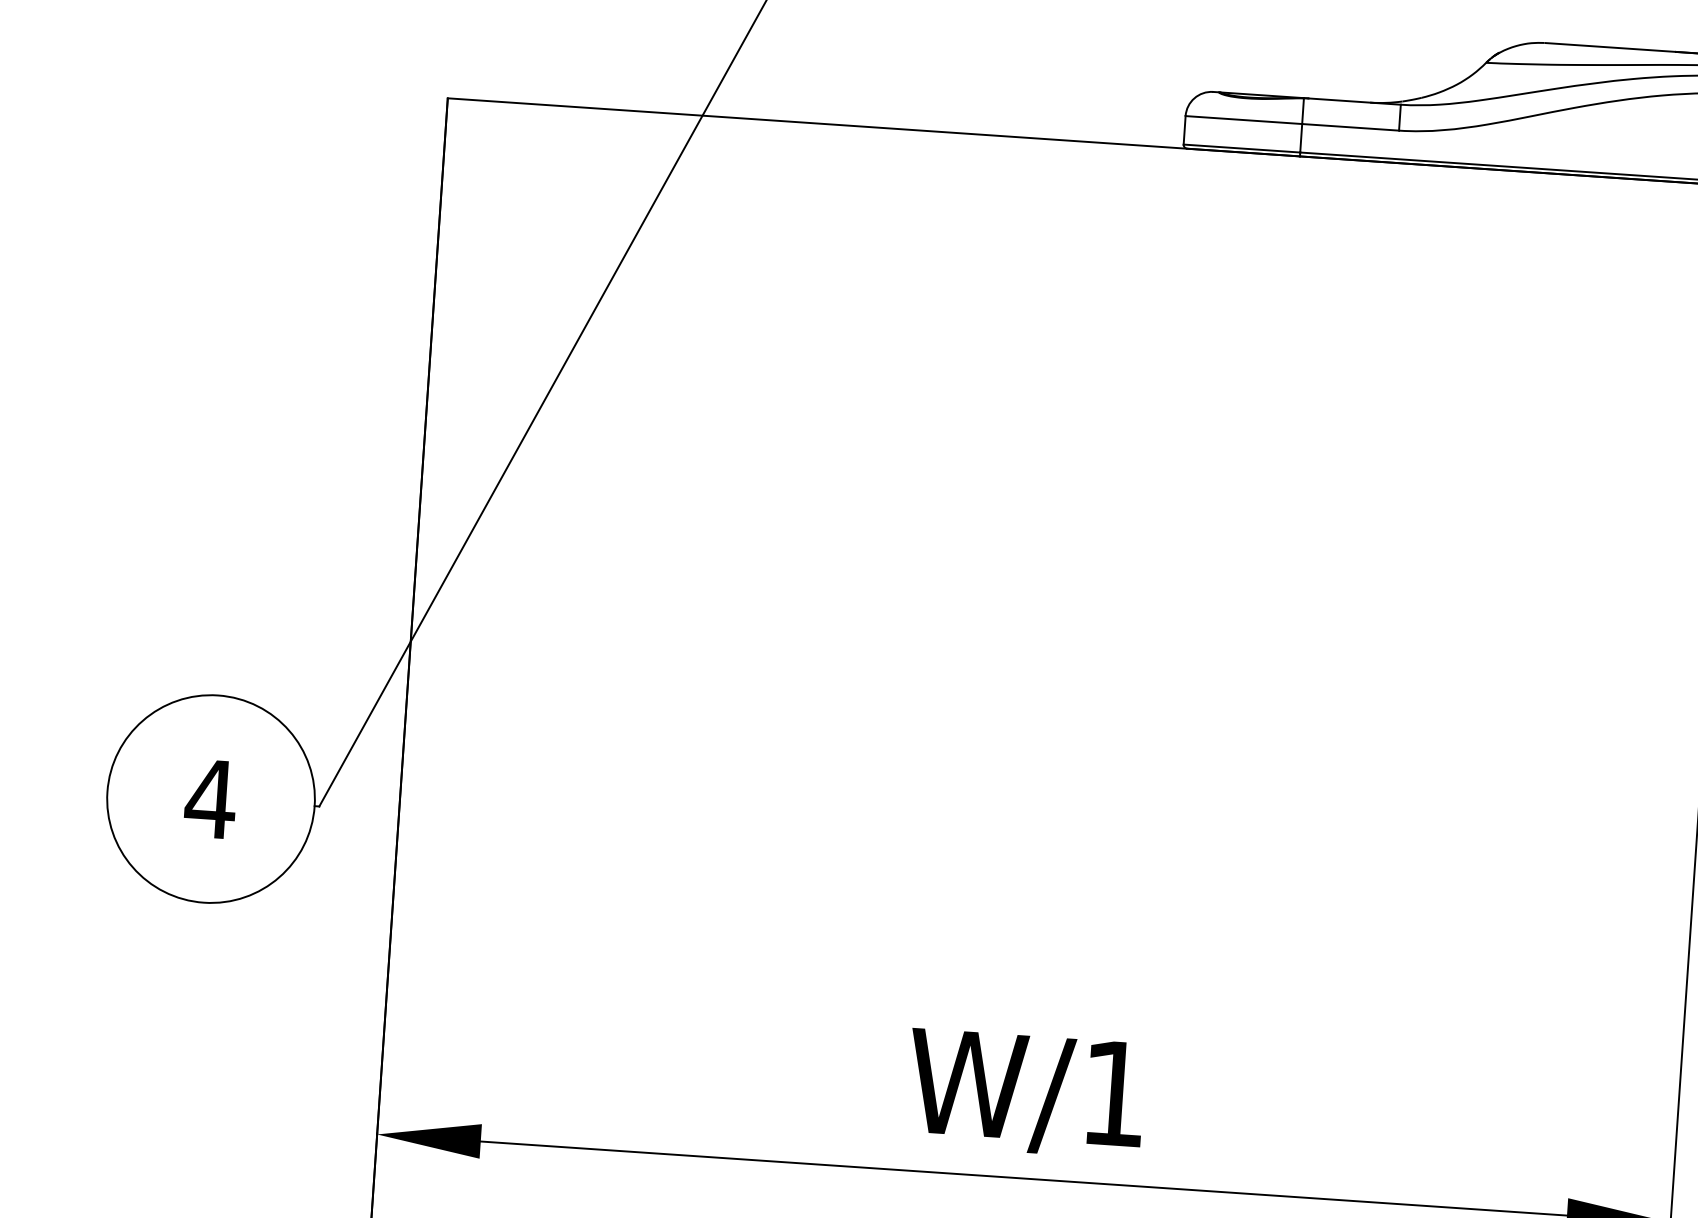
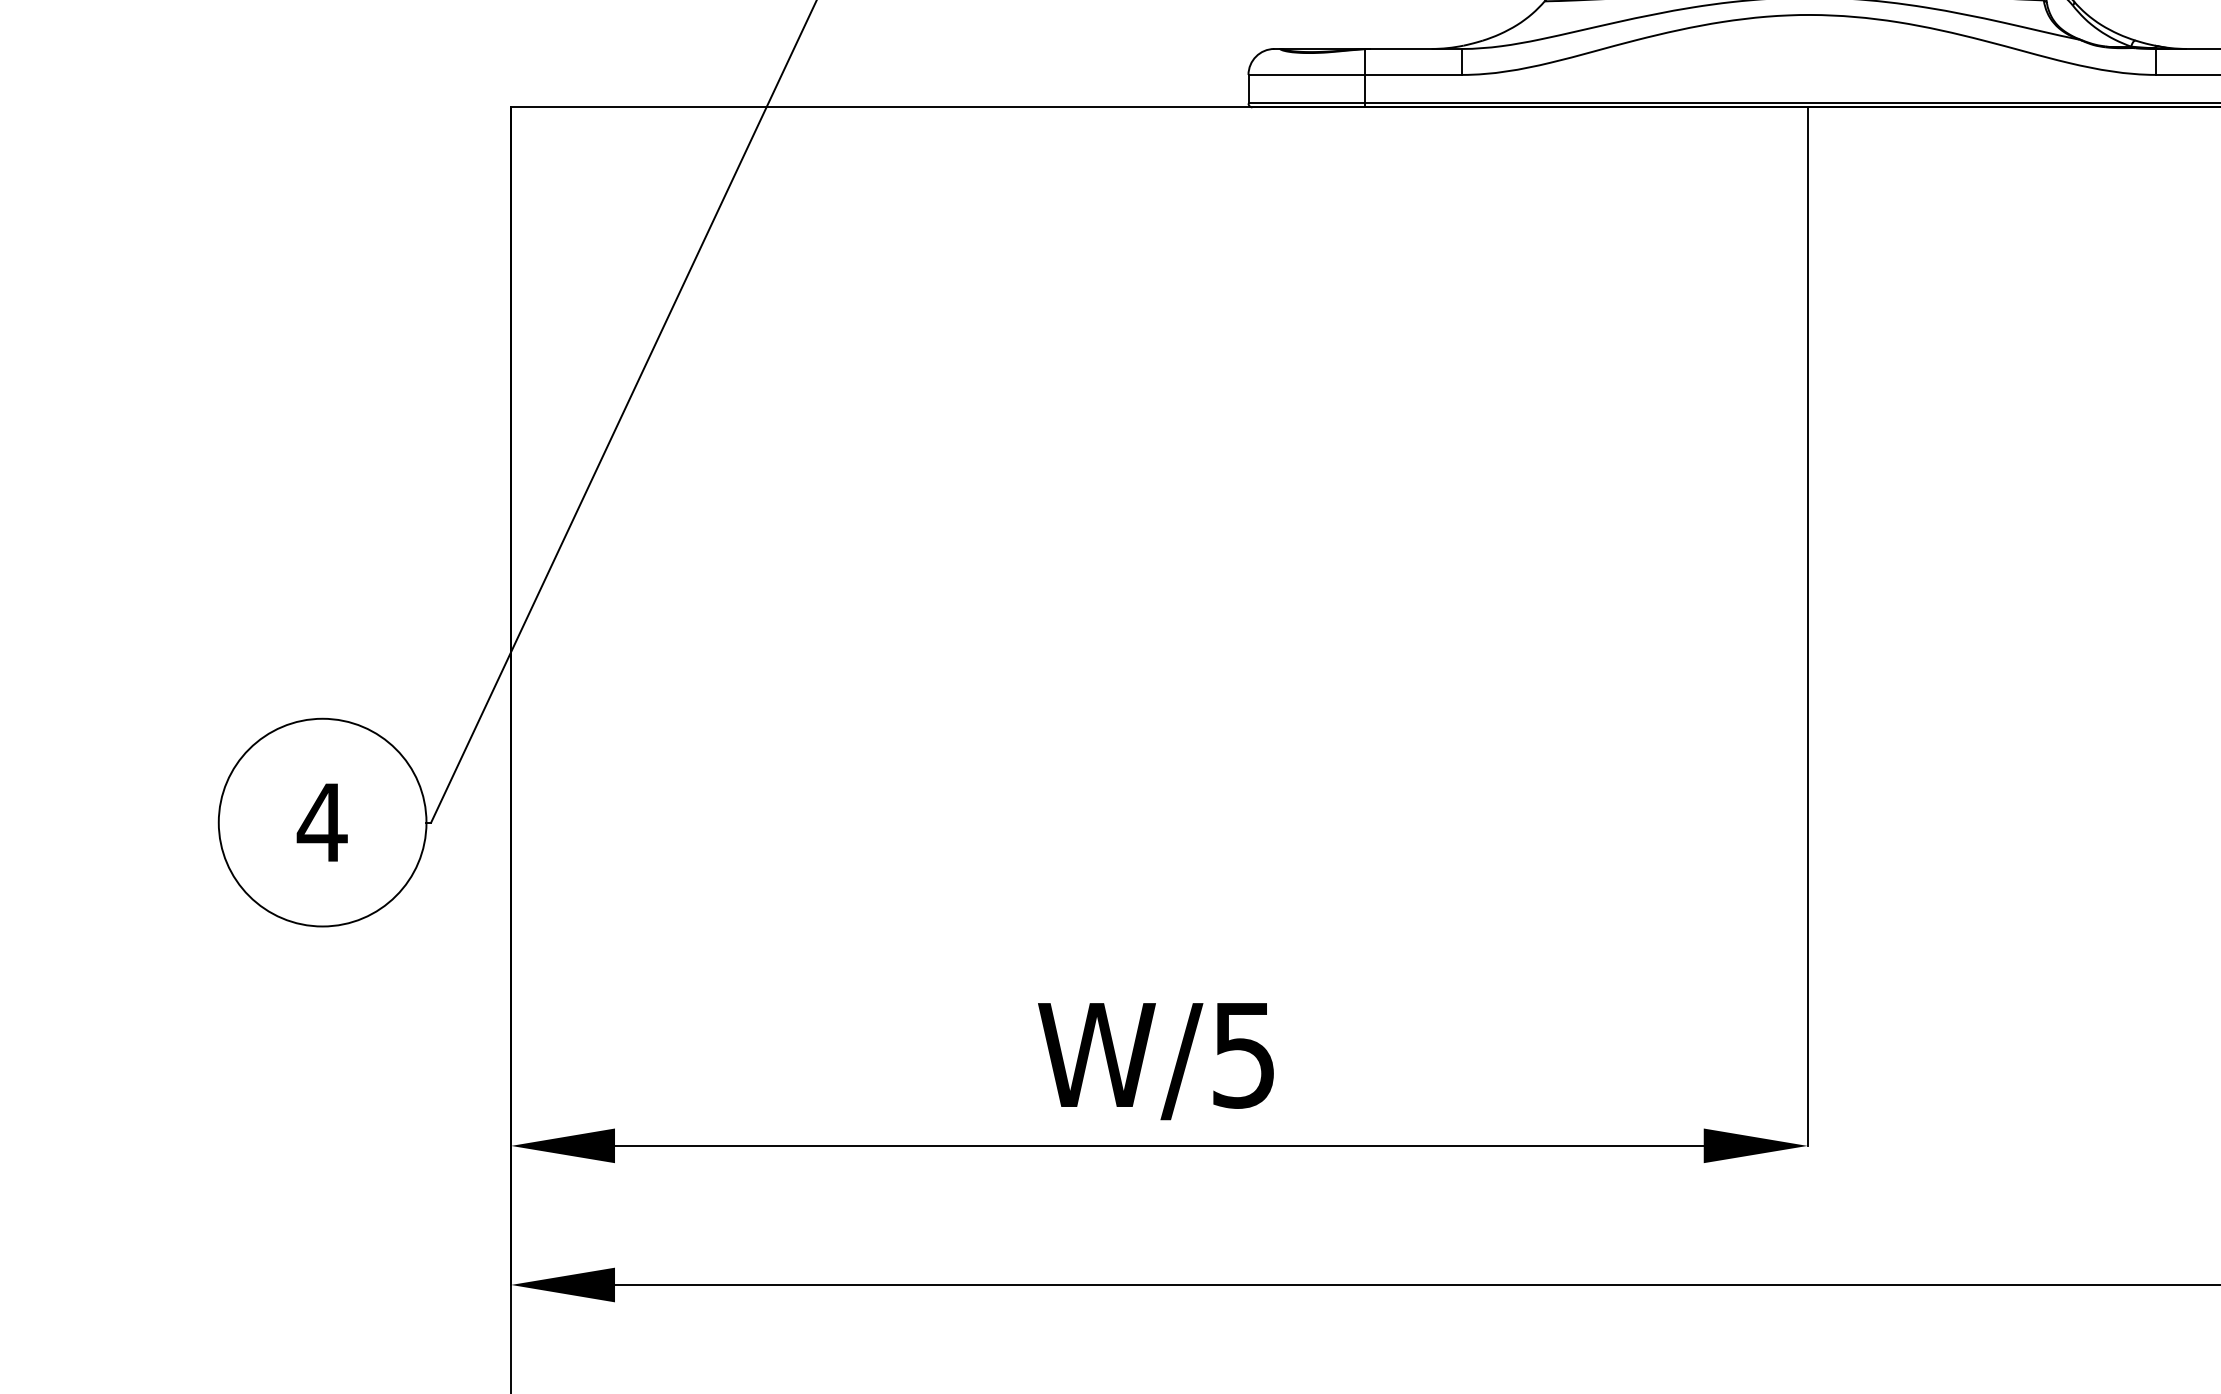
text: (1113, 1094) -> (1243, 1055), W/1 -> W/5

